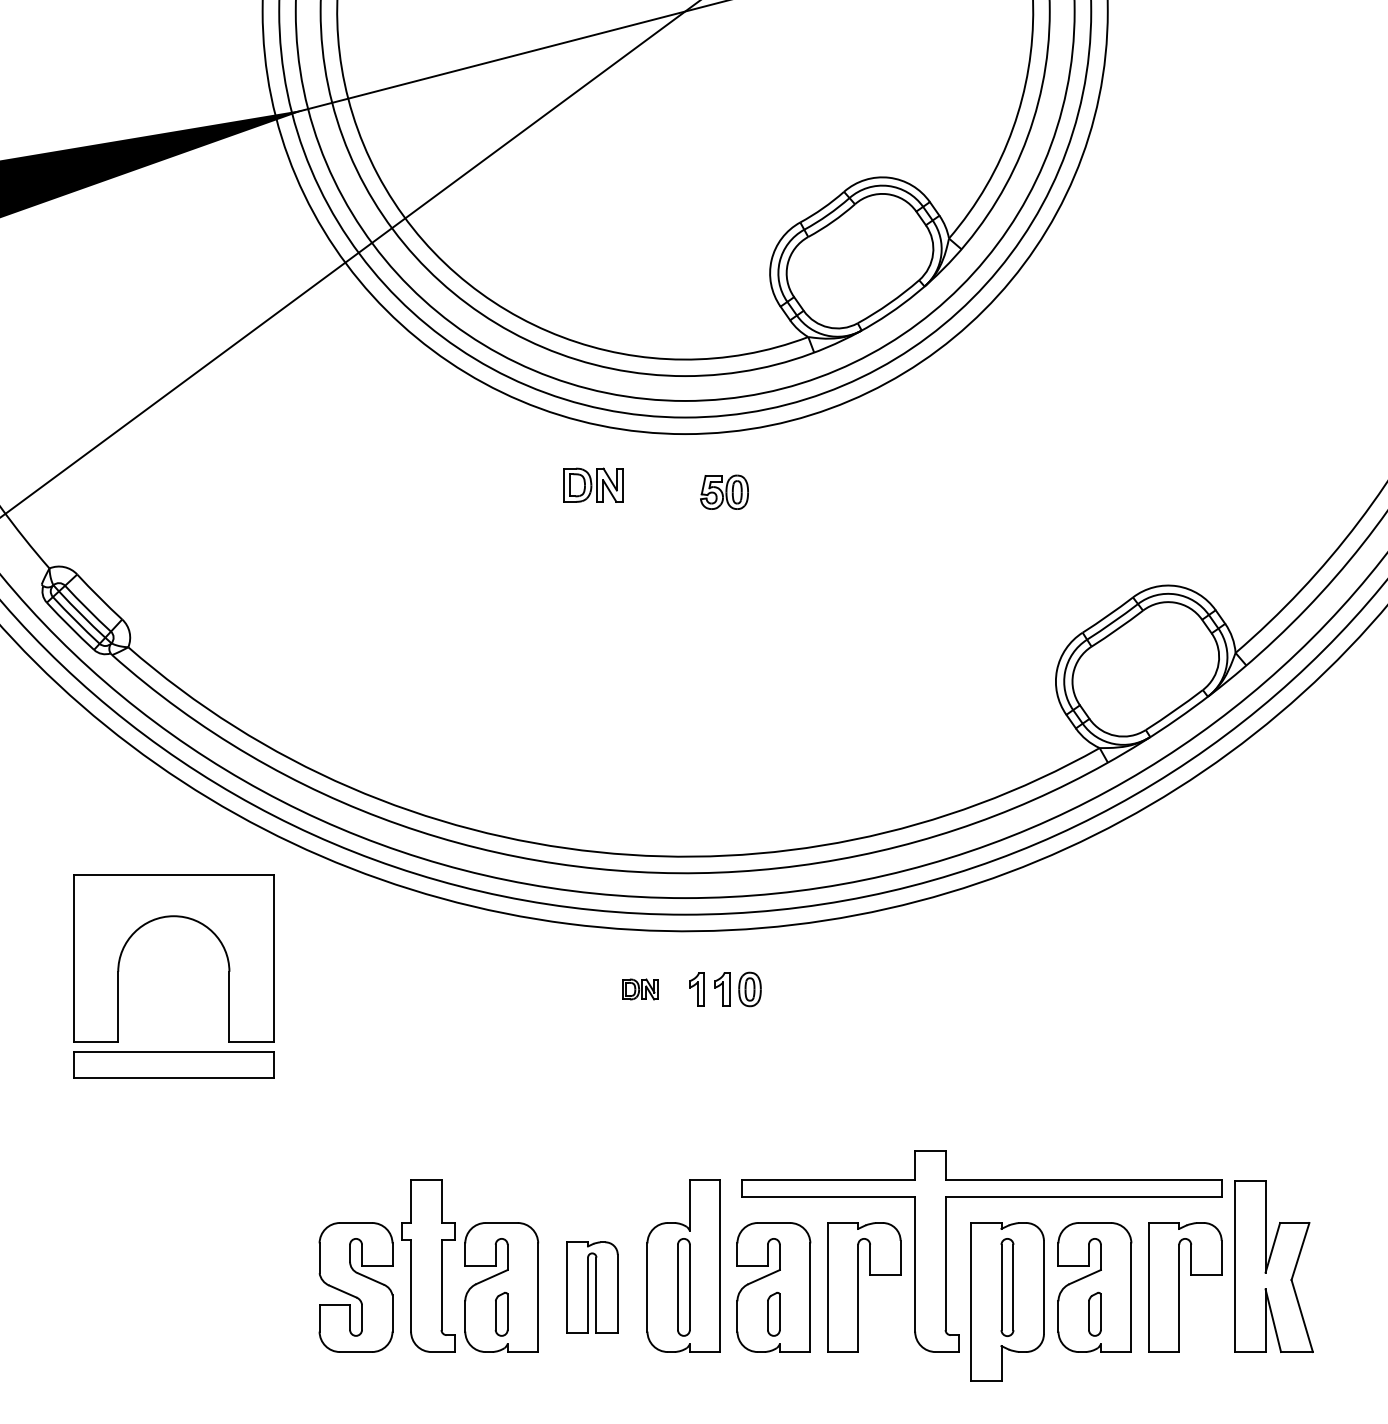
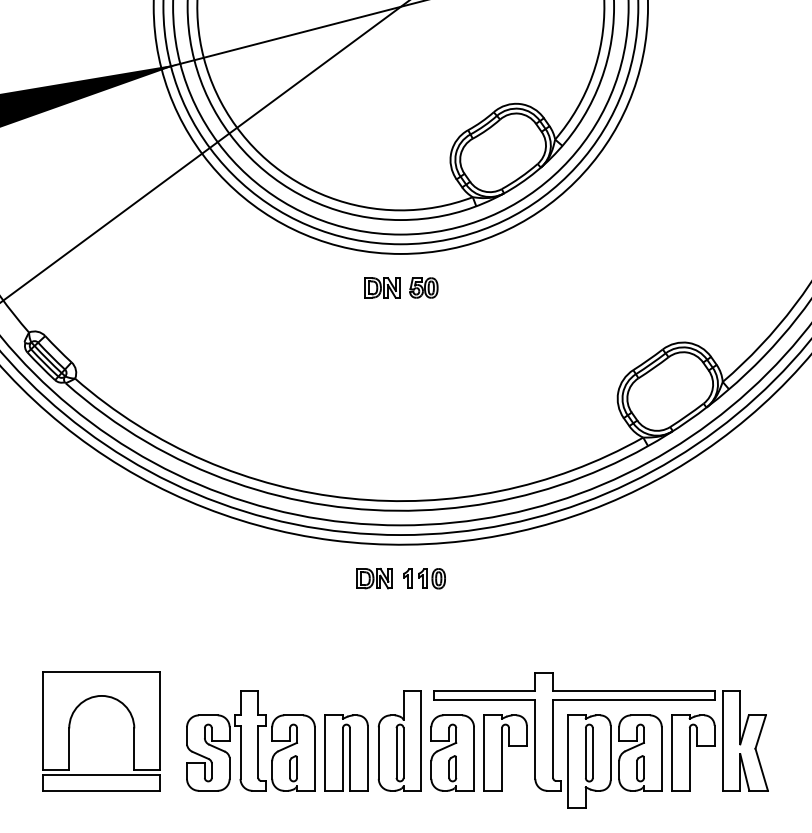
part: (593, 484) -> (382, 287), moved
part: (120, 970) -> (70, 727), moved
part: (640, 988) -> (374, 578), size x1.67
part: (592, 1286) -> (346, 752), size x1.43

